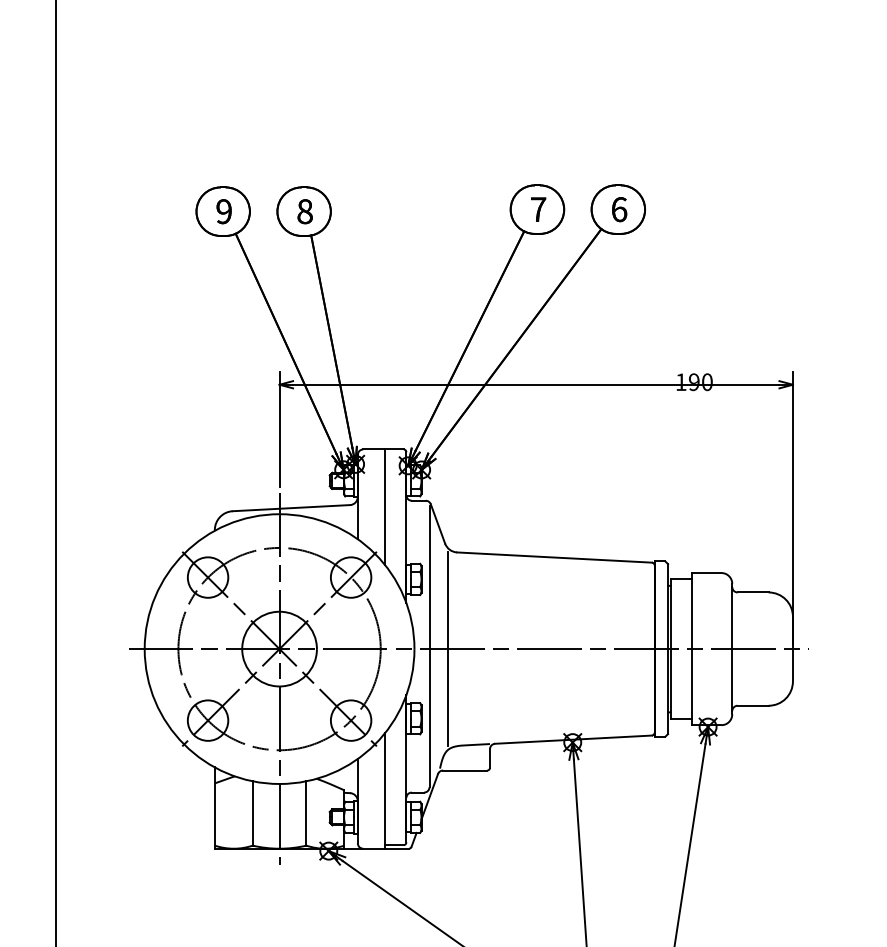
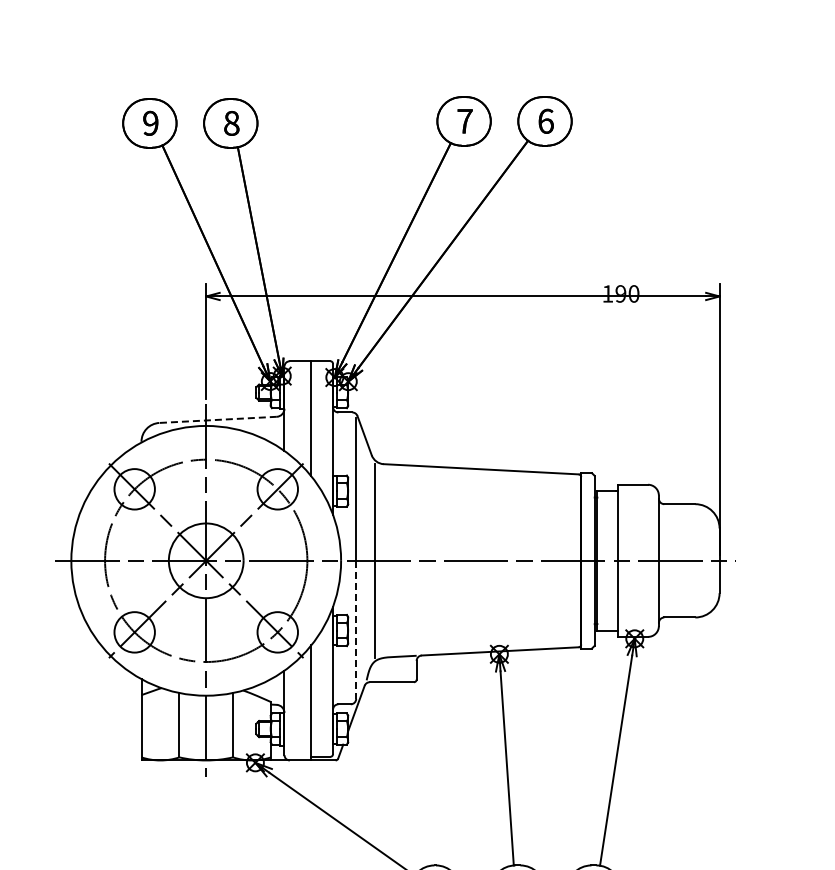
line: (291, 508) -> (218, 420), solid -> dashed
line: (429, 718) -> (356, 630), solid -> dashed

